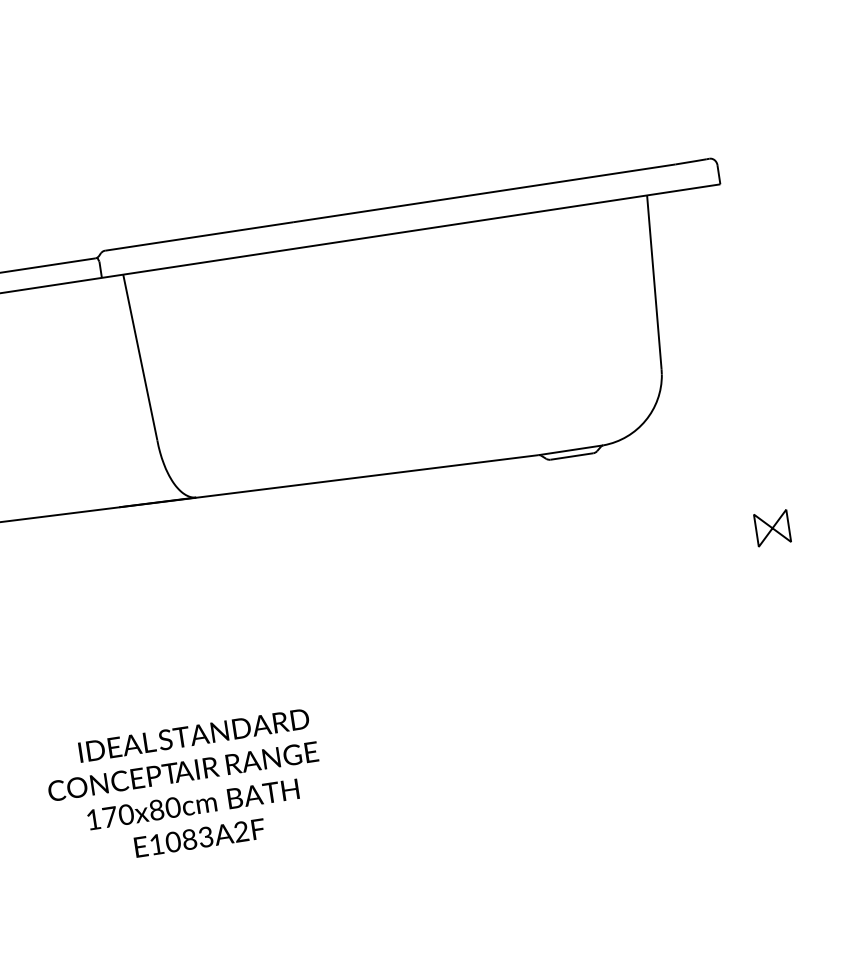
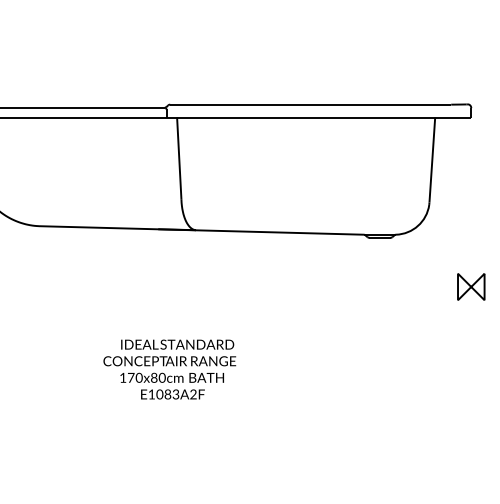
part: (772, 527) -> (471, 286), size x1.67

